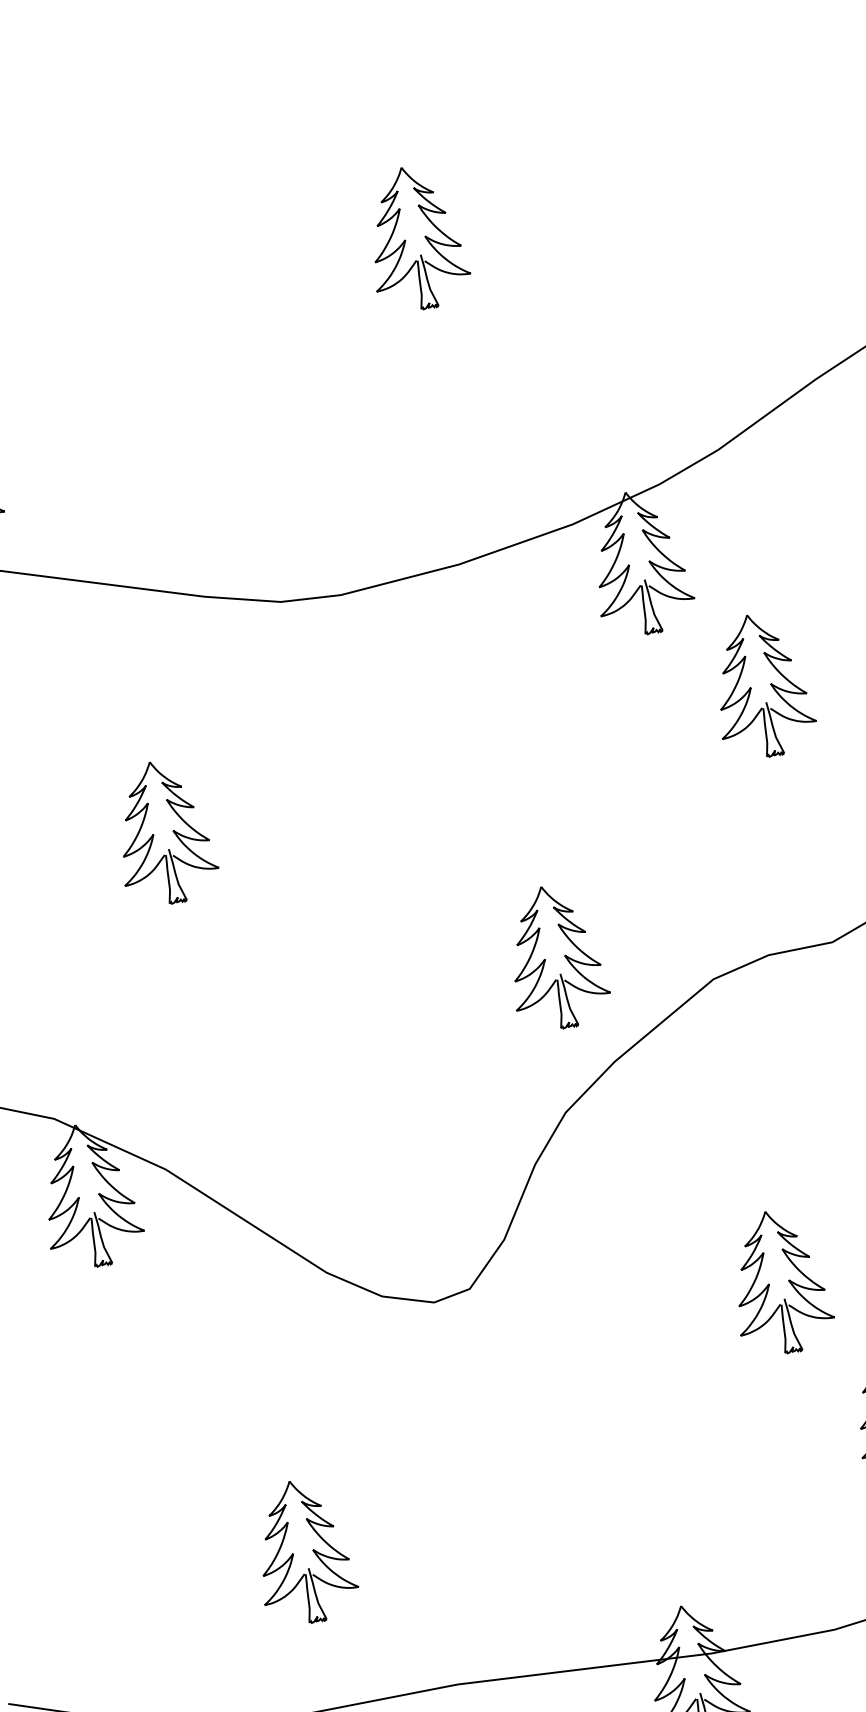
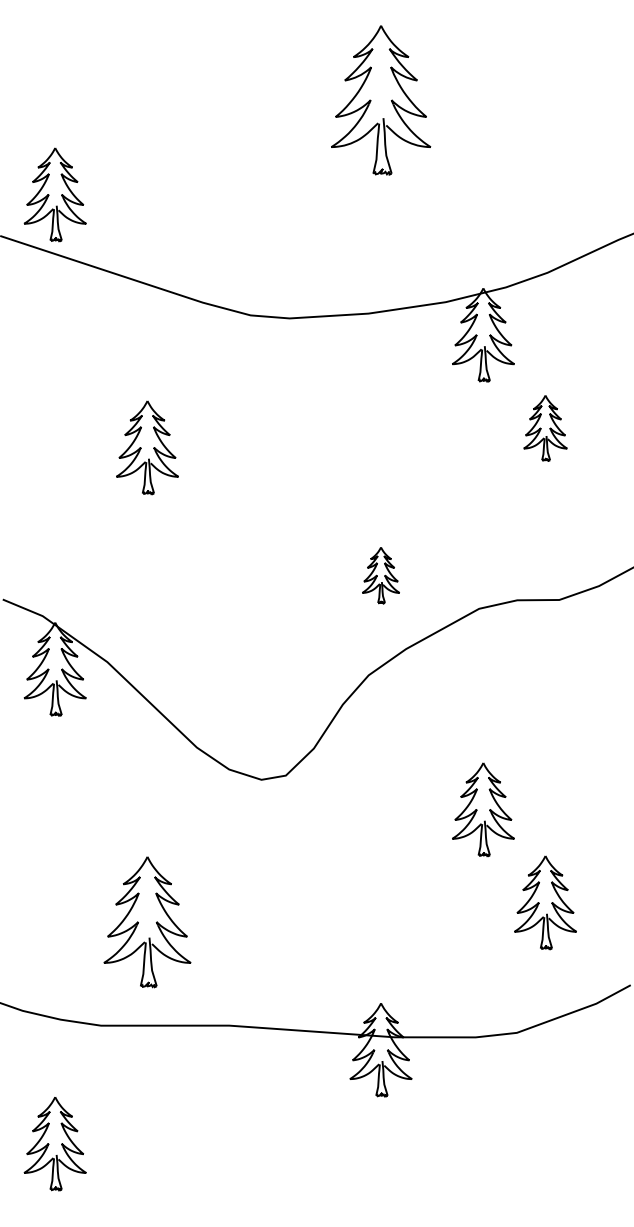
part: (414, 239) -> (380, 101), size x1.6
part: (760, 686) -> (545, 428), size x0.7
part: (554, 957) -> (380, 575), size x0.6
part: (303, 1552) -> (147, 922), size x1.4

